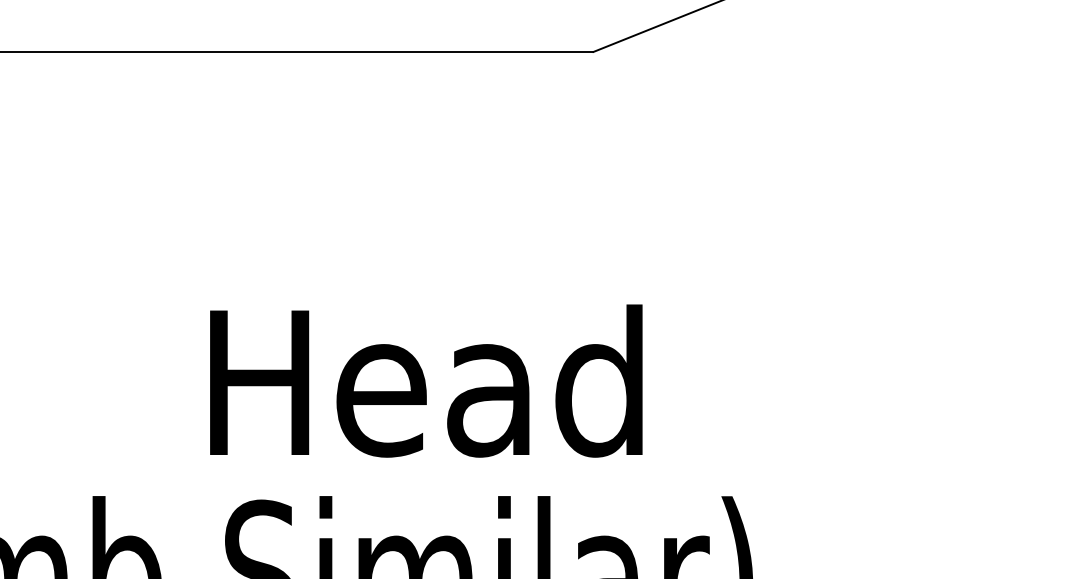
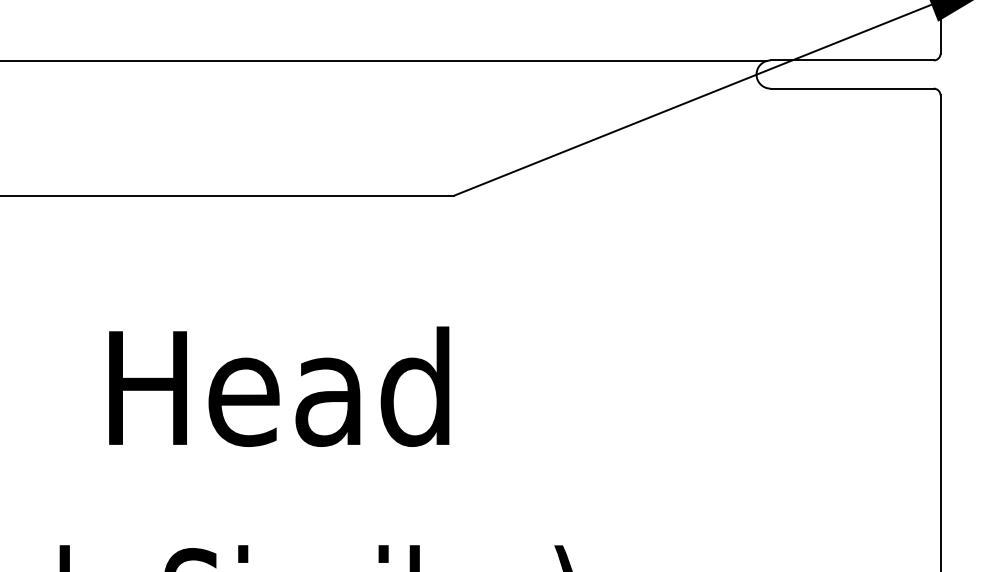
text: (426, 380) -> (279, 386), moved

